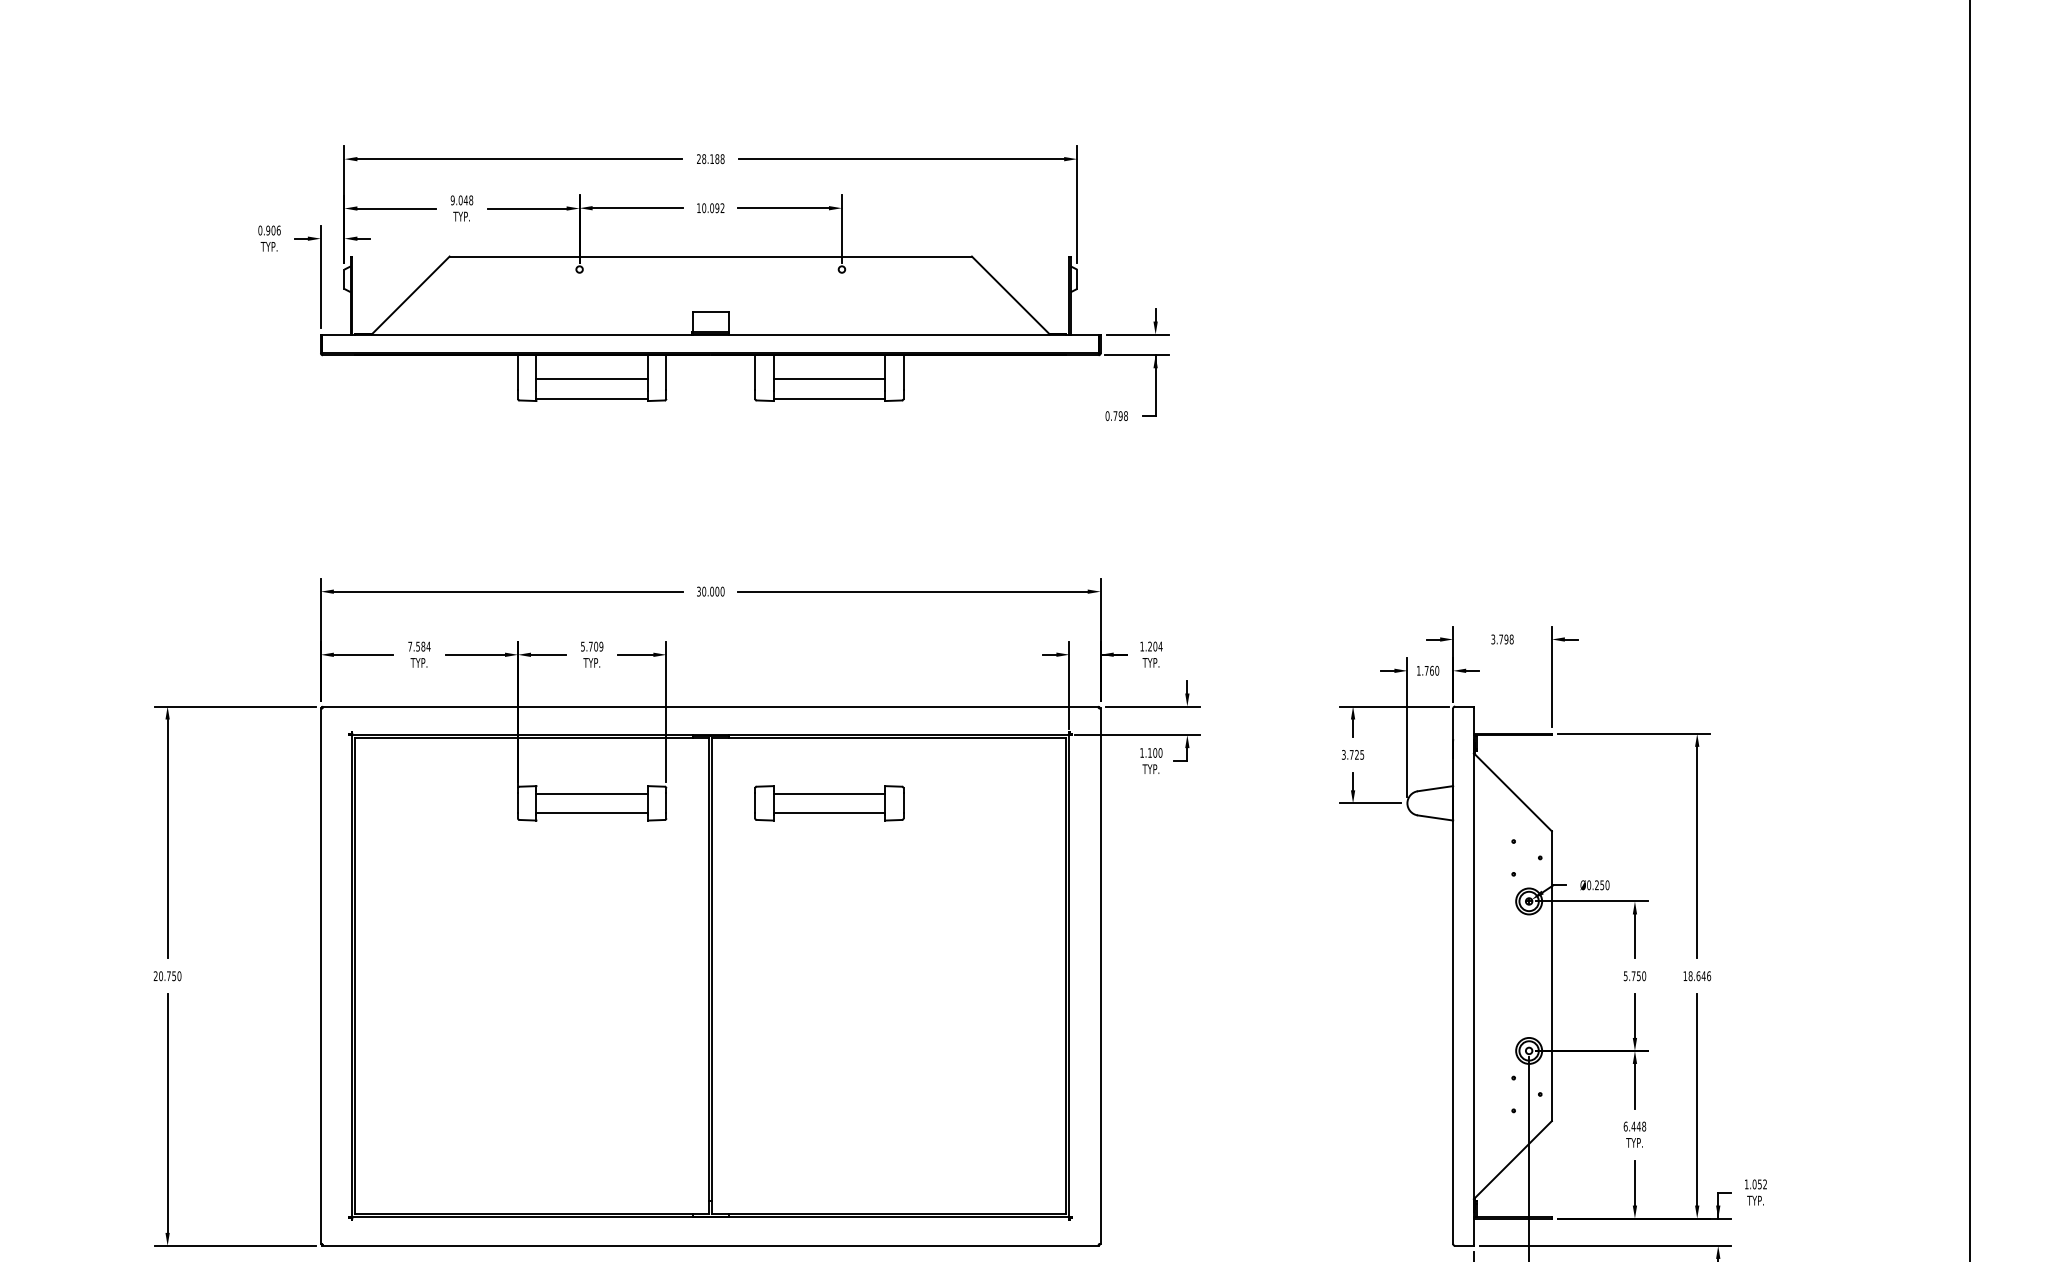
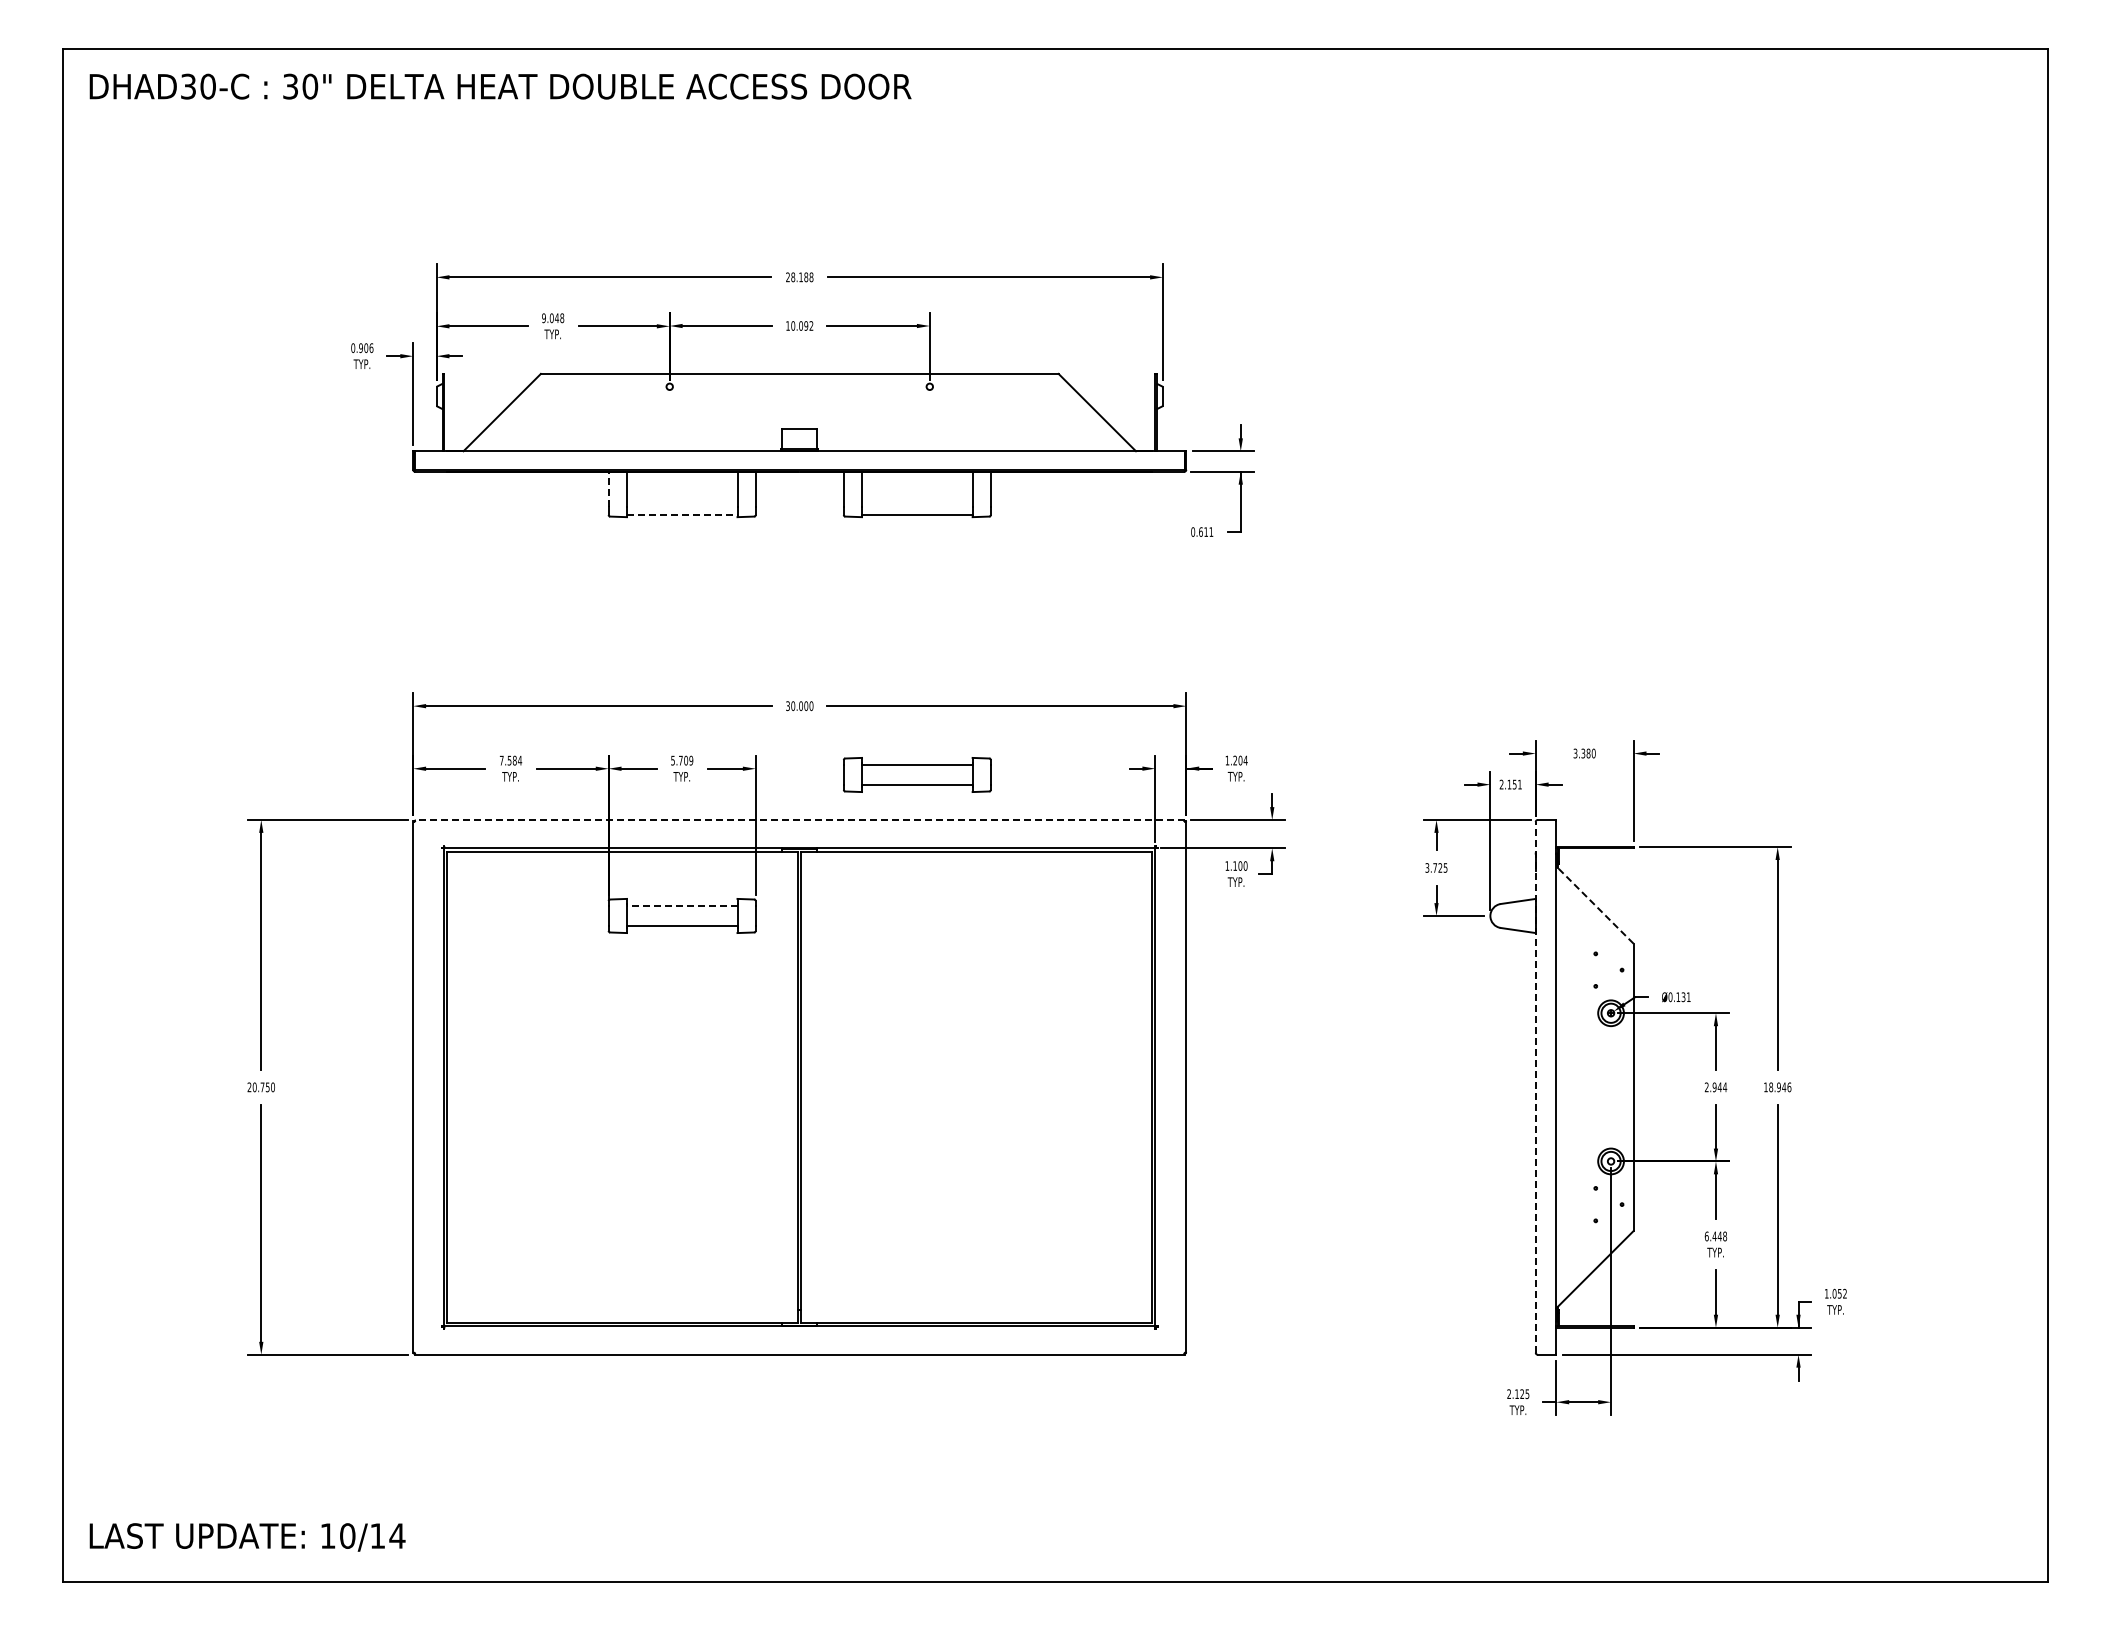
line: (517, 372) -> (608, 488), solid -> dashed
line: (591, 379) -> (681, 495), removed
line: (829, 379) -> (917, 495), removed
line: (592, 398) -> (682, 514), solid -> dashed
text: (1121, 415) -> (1206, 531), 0.798 -> 0.611
text: (1506, 639) -> (1588, 753), 3.798 -> 3.380
text: (1427, 670) -> (1510, 784), 1.760 -> 2.151
line: (710, 707) -> (799, 820), solid -> dashed
line: (1512, 792) -> (1594, 905), solid -> dashed
line: (591, 793) -> (681, 906), solid -> dashed
part: (829, 802) -> (917, 774), moved
text: (1602, 885) -> (1683, 997), Ø0.250 -> Ø0.131
line: (1452, 975) -> (1535, 1086), solid -> dashed
text: (1634, 976) -> (1715, 1087), 5.750 -> 2.944
text: (1698, 976) -> (1778, 1087), 18.646 -> 18.946

